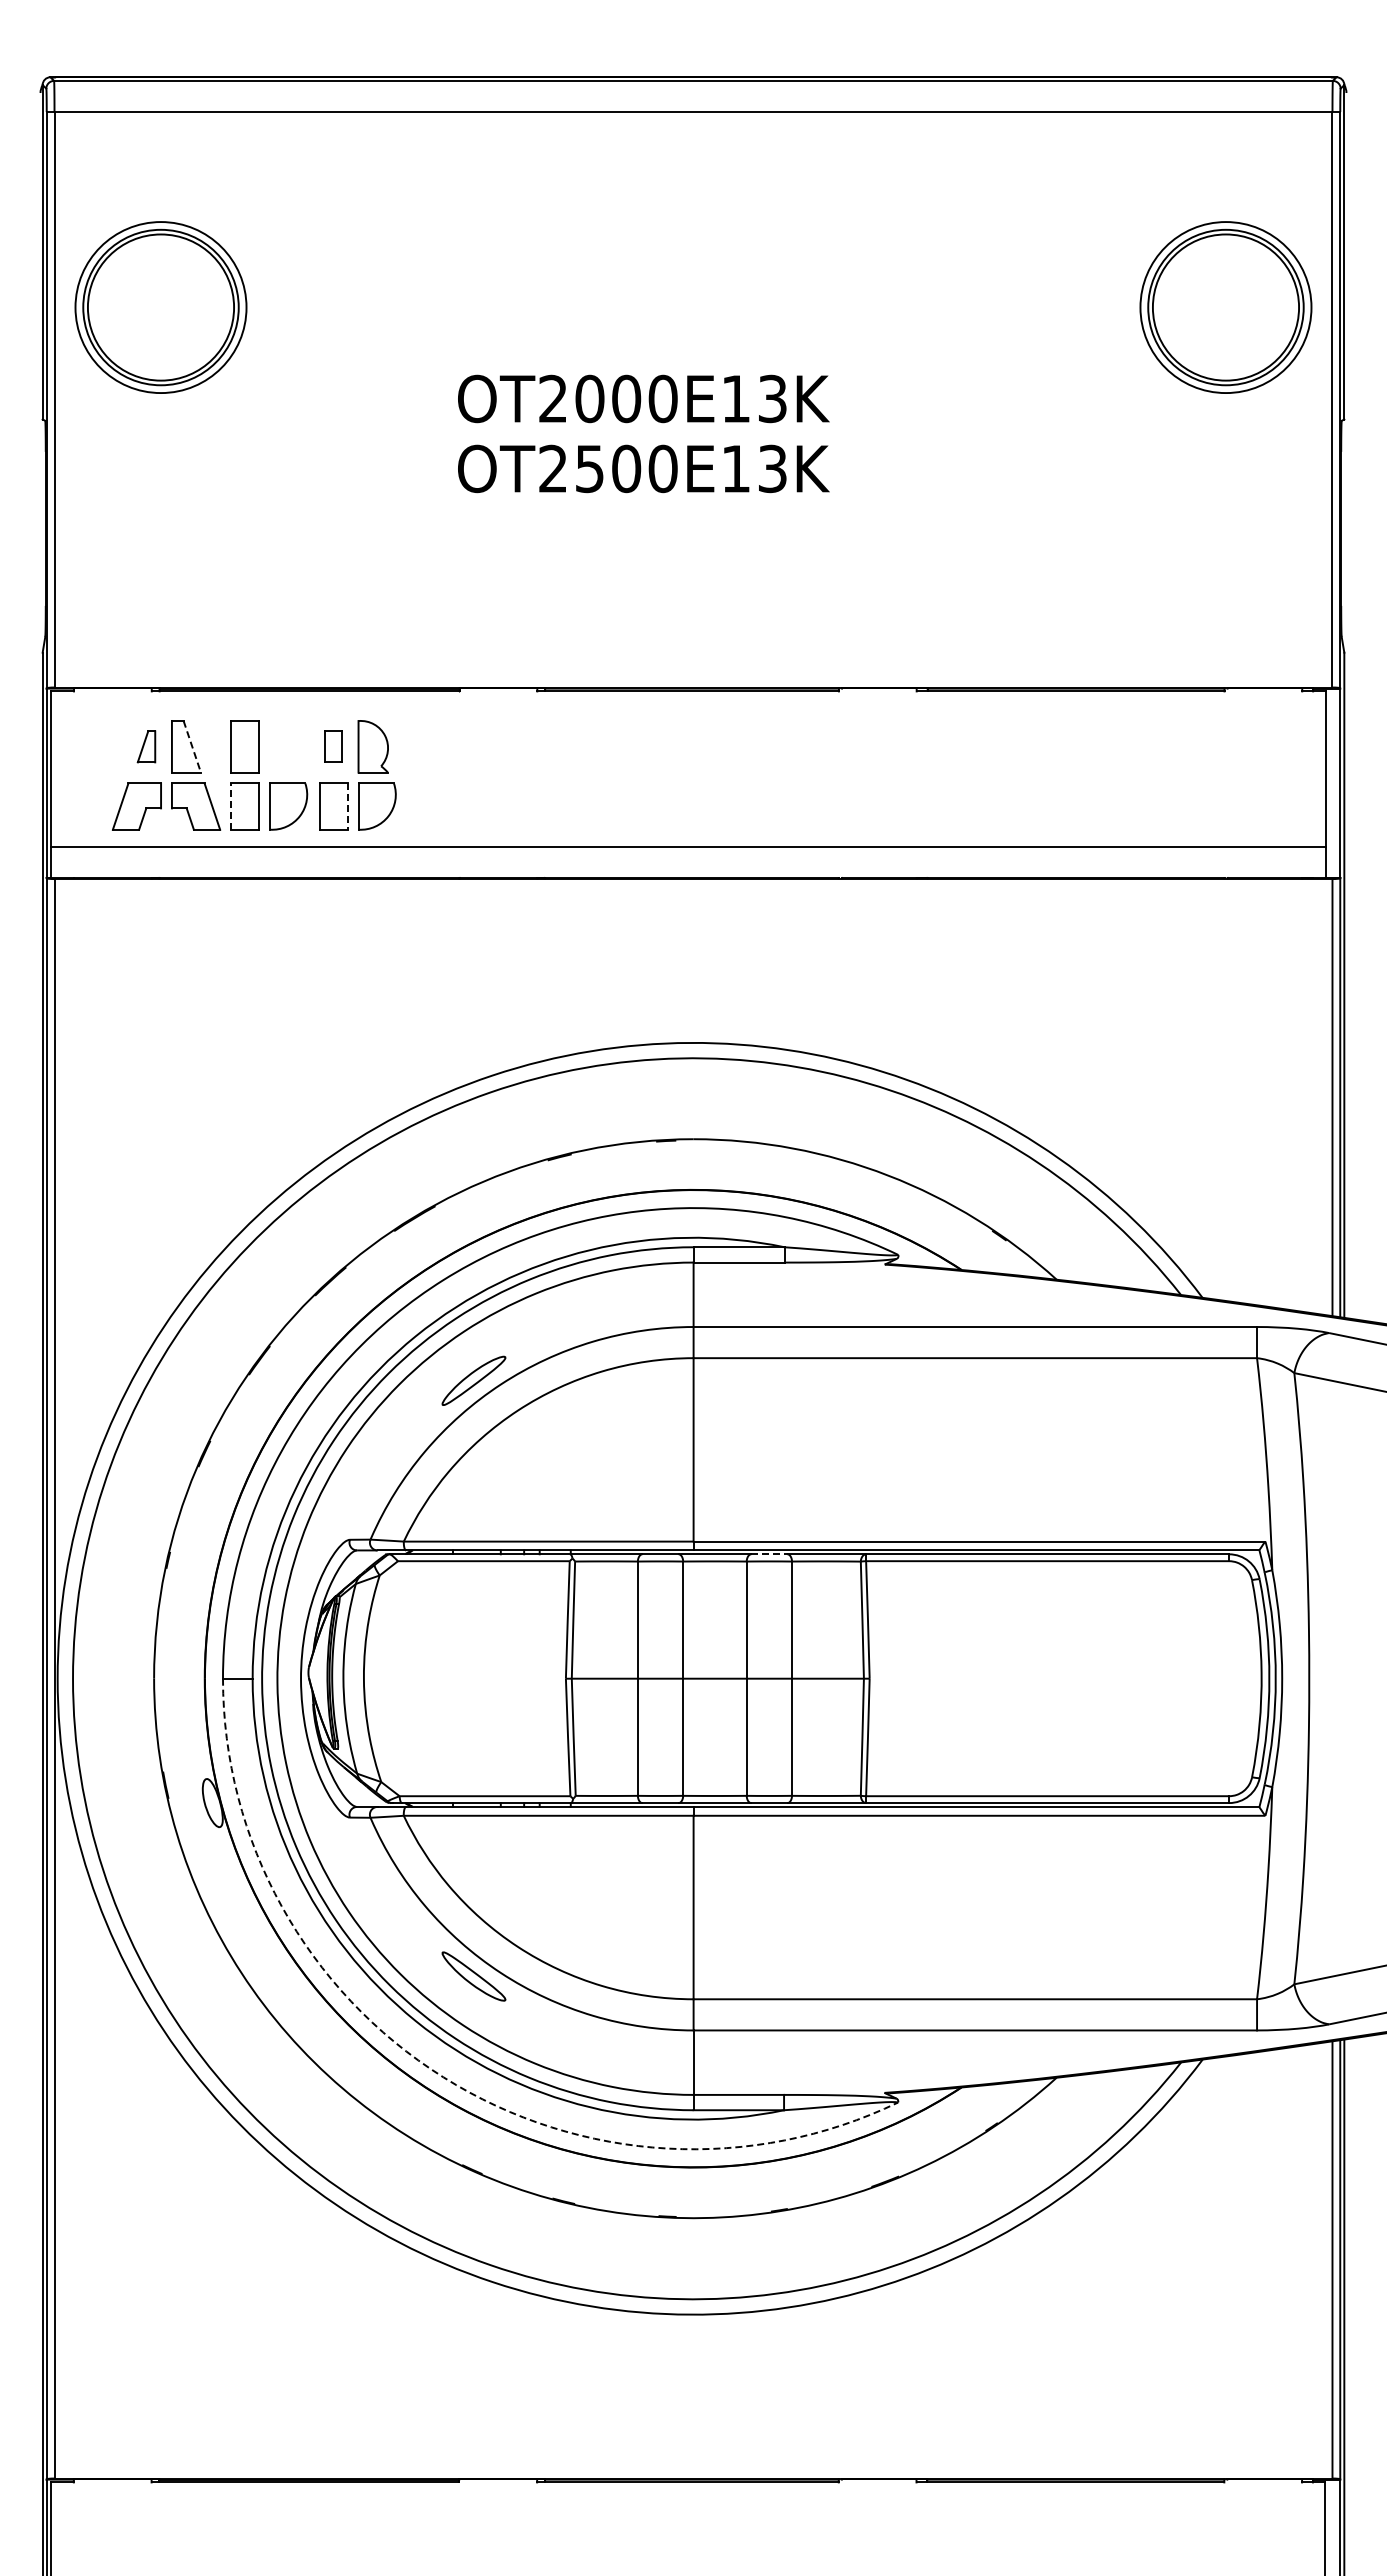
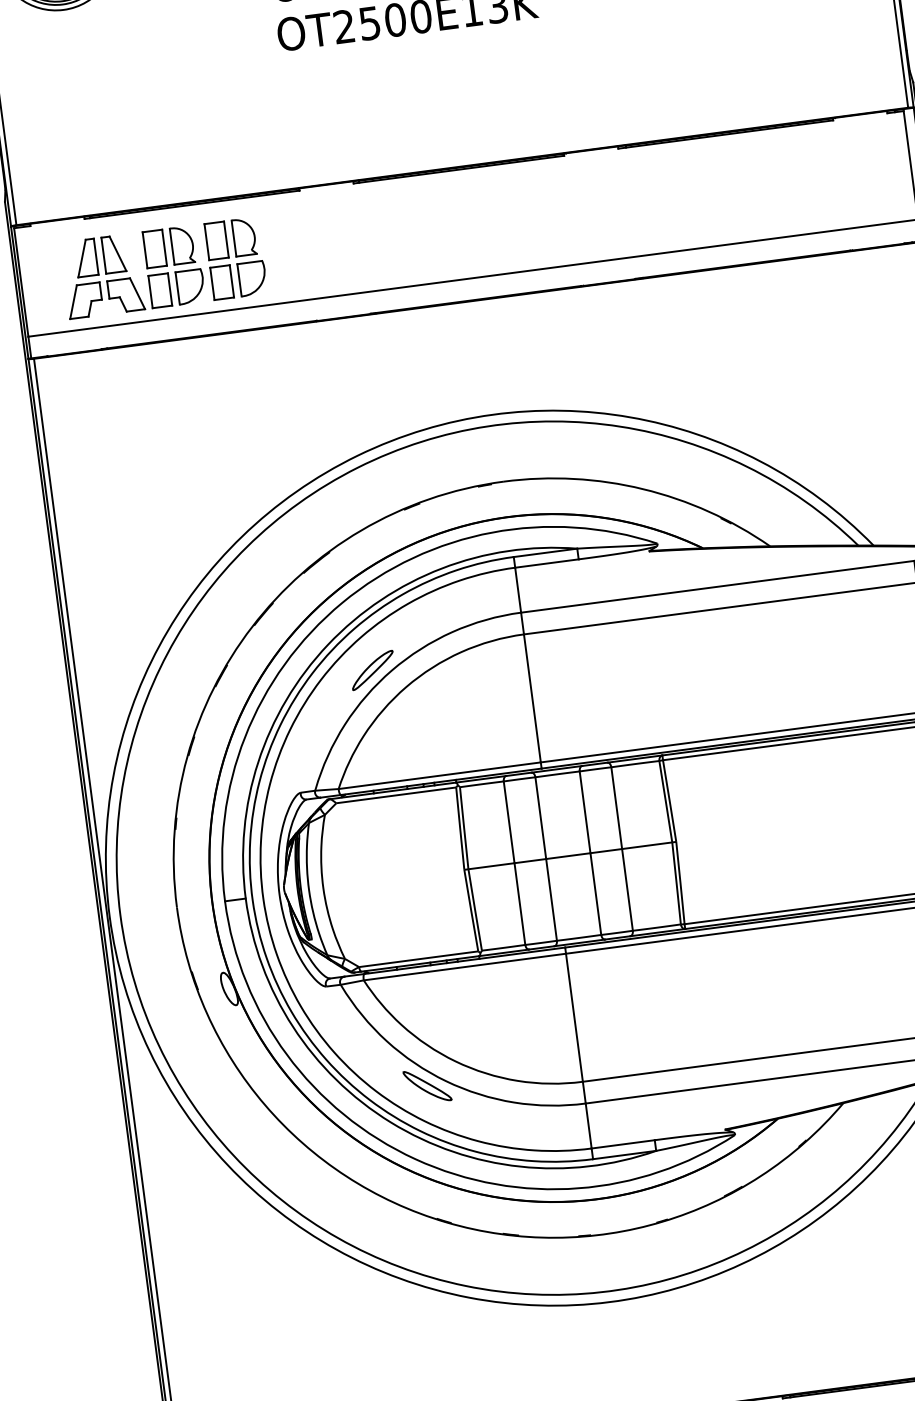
part: (146, 746) -> (86, 257), size x1.67
part: (284, 746) -> (182, 245), added
part: (333, 746) -> (216, 240), size x1.67
line: (192, 747) -> (118, 254), dashed -> solid
line: (231, 806) -> (150, 291), dashed -> solid
line: (347, 807) -> (231, 281), dashed -> solid
line: (769, 1554) -> (594, 764), dashed -> solid
arc: (443, 2077) -> (415, 1159), dashed -> solid

